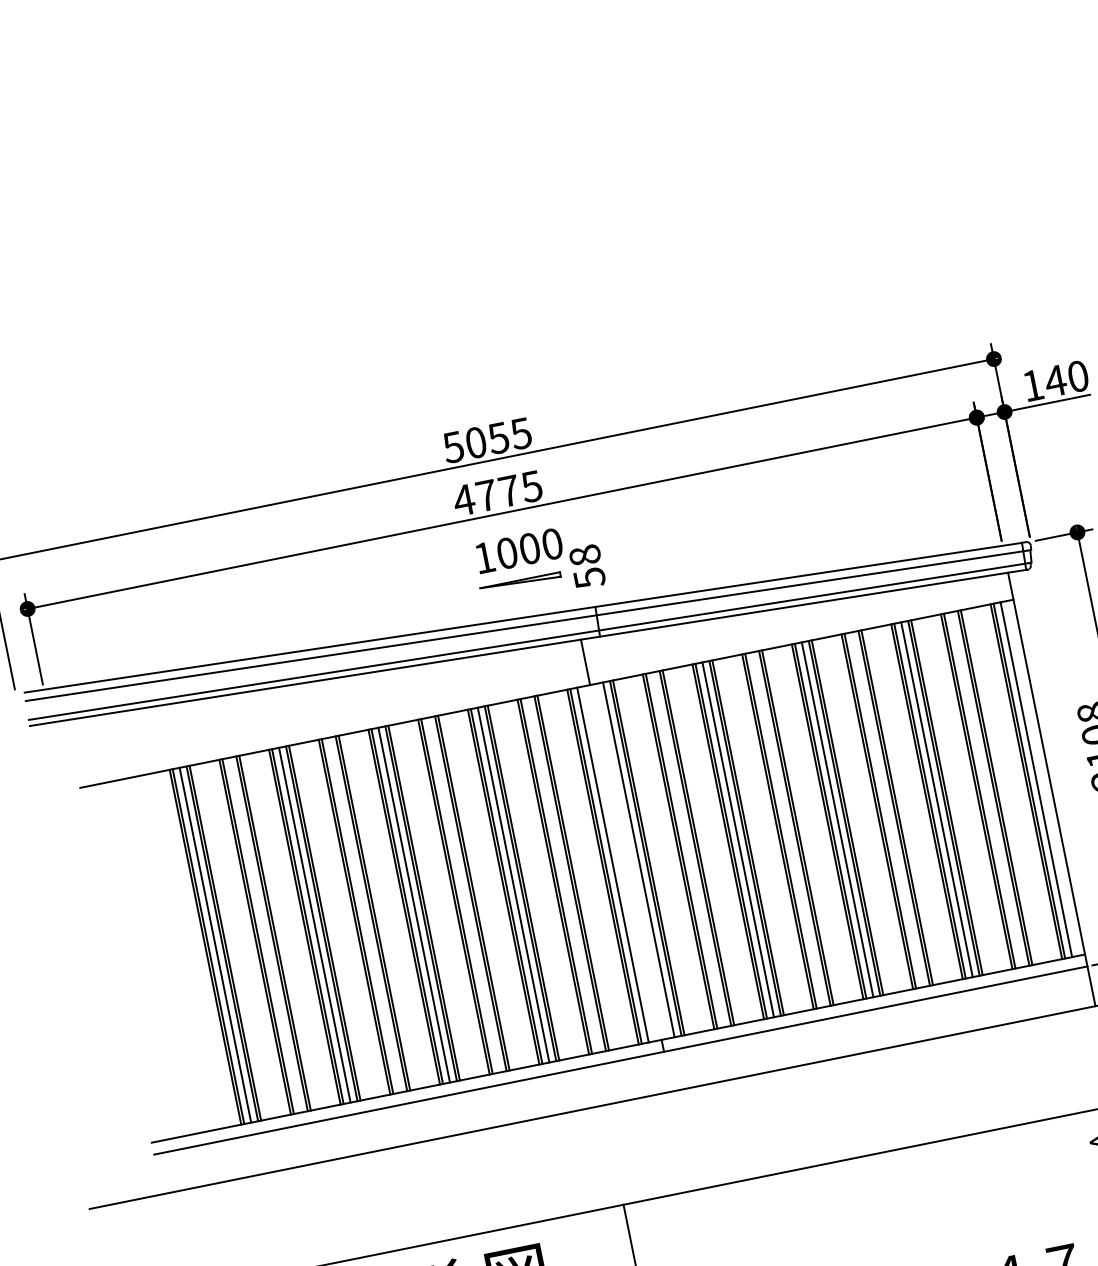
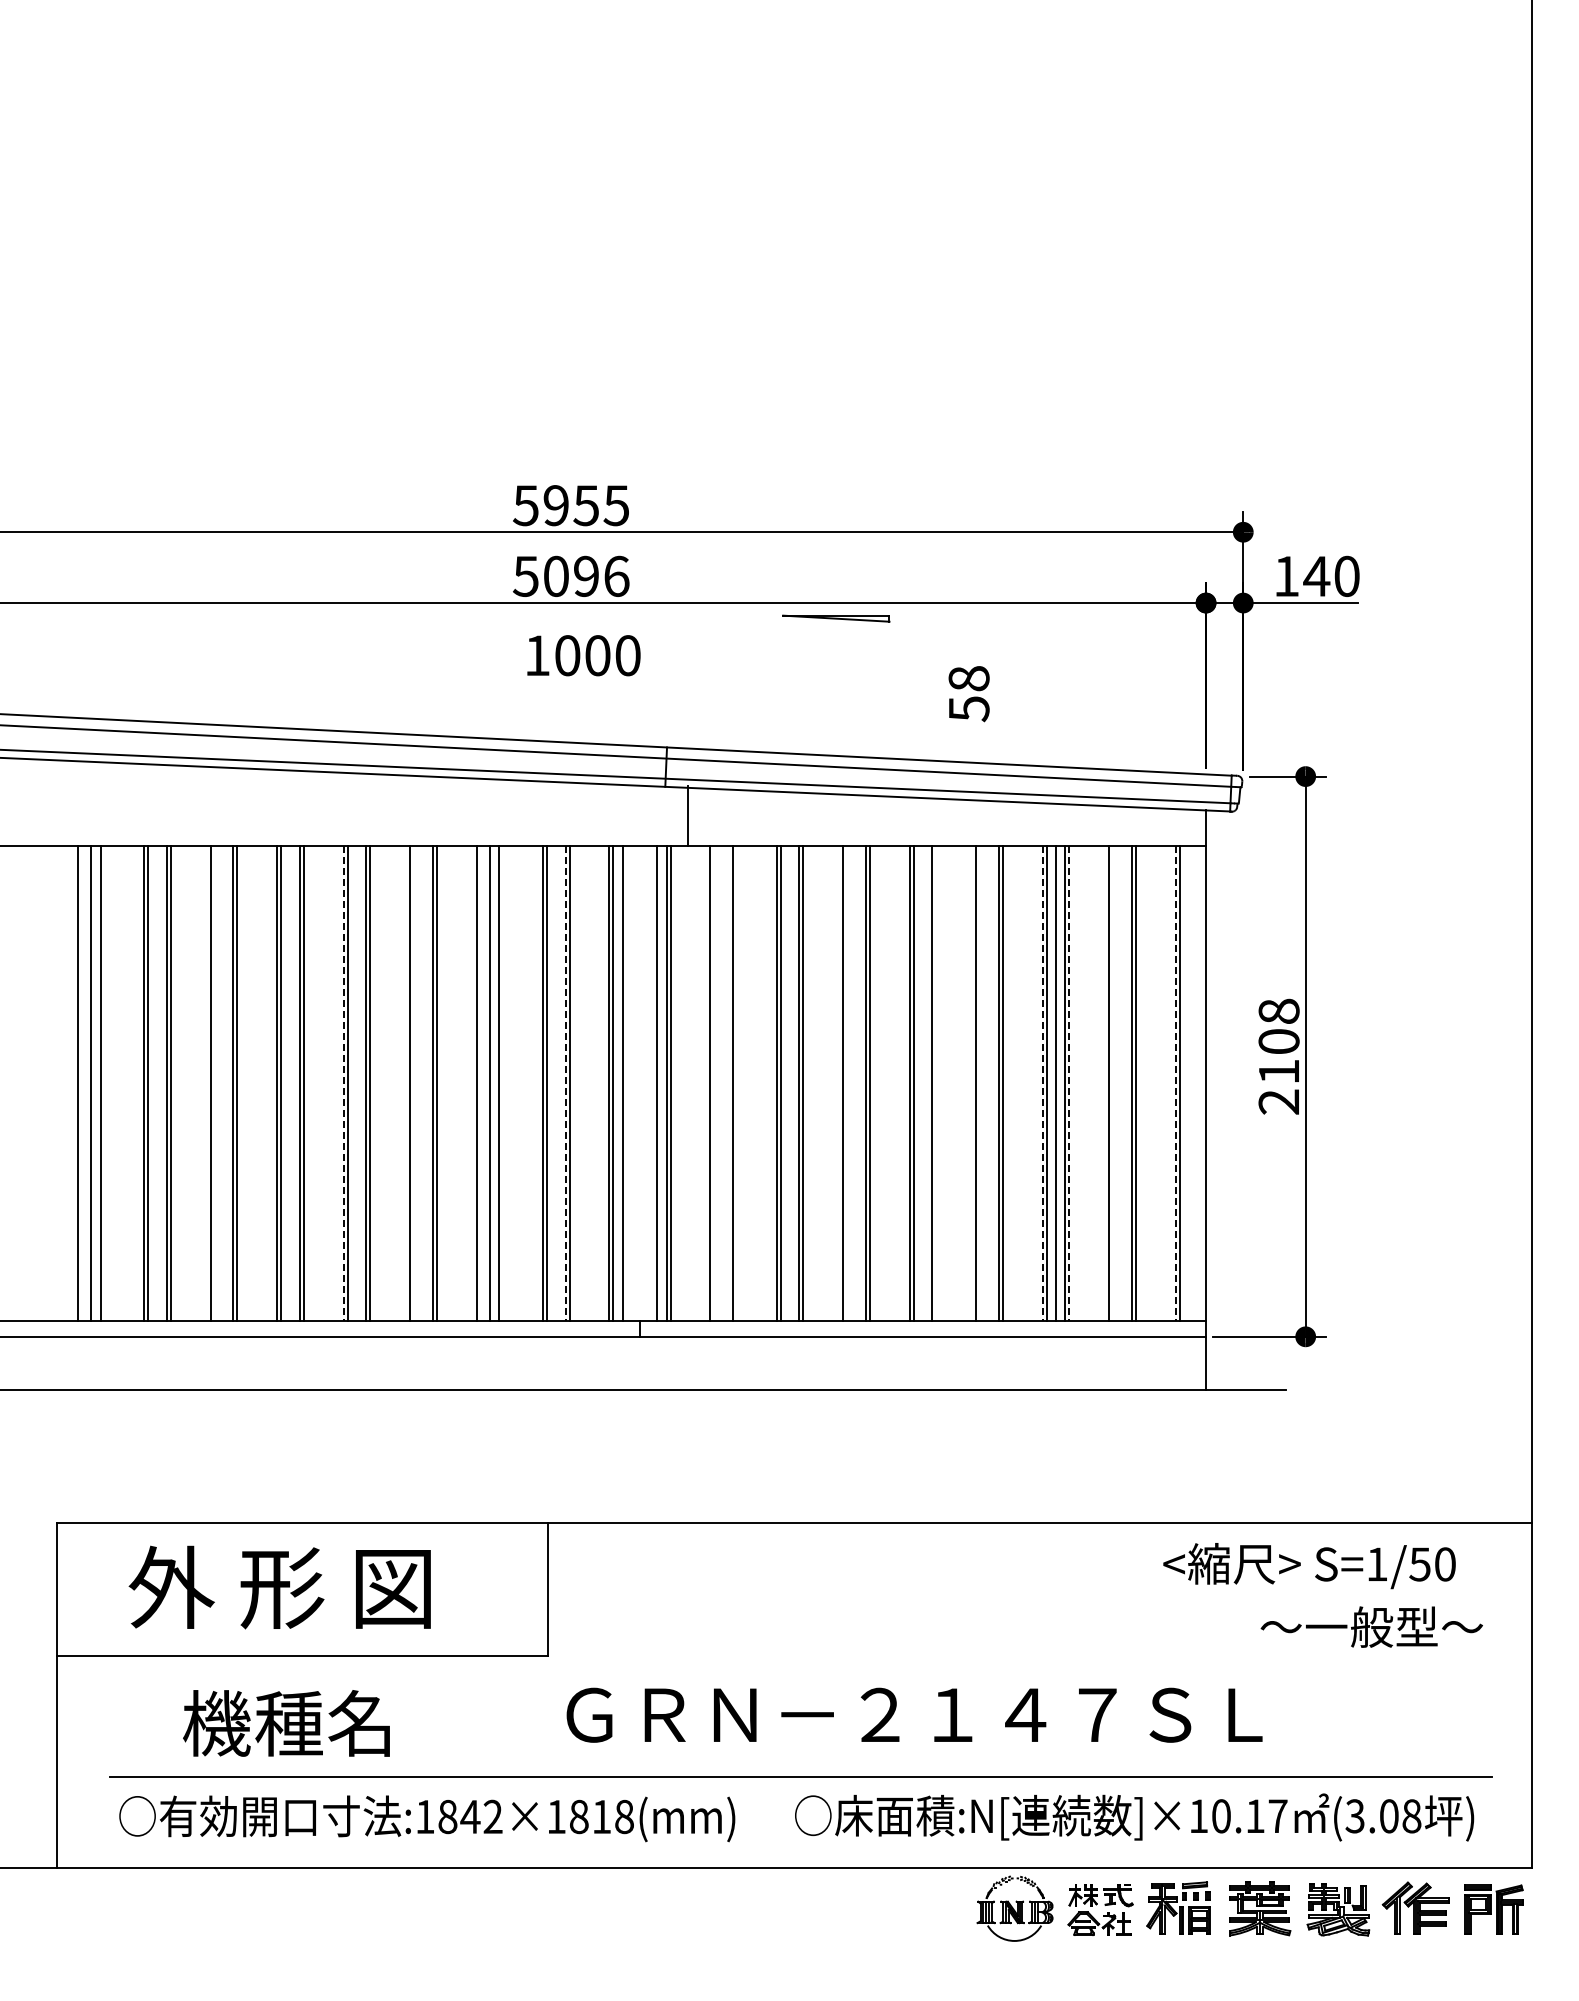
text: (475, 442) -> (555, 505), 5055 -> 5955
text: (497, 493) -> (570, 576), 4775 -> 5096
text: (587, 567) -> (968, 694), moved
part: (520, 582) -> (836, 618), moved
line: (585, 661) -> (688, 815), moved
line: (1036, 779) -> (1188, 1083), removed
line: (1026, 782) -> (1175, 1084), solid -> dashed
line: (980, 790) -> (1113, 1083), removed
line: (947, 798) -> (1069, 1084), solid -> dashed
line: (927, 802) -> (1042, 1084), solid -> dashed
line: (880, 811) -> (980, 1083), removed
line: (847, 817) -> (936, 1083), removed
line: (837, 819) -> (923, 1083), removed
line: (781, 831) -> (847, 1083), removed
line: (738, 839) -> (790, 1083), removed
line: (698, 847) -> (737, 1083), removed
line: (681, 851) -> (714, 1083), removed
line: (570, 874) -> (565, 1084), solid -> dashed
line: (523, 882) -> (503, 1083), removed
line: (506, 886) -> (480, 1083), removed
line: (457, 896) -> (414, 1083), removed
line: (413, 905) -> (356, 1083), removed
line: (404, 907) -> (343, 1084), solid -> dashed
line: (315, 925) -> (224, 1083), removed
line: (307, 926) -> (214, 1083), removed
line: (225, 943) -> (104, 1083), removed
line: (208, 946) -> (81, 1083), removed

